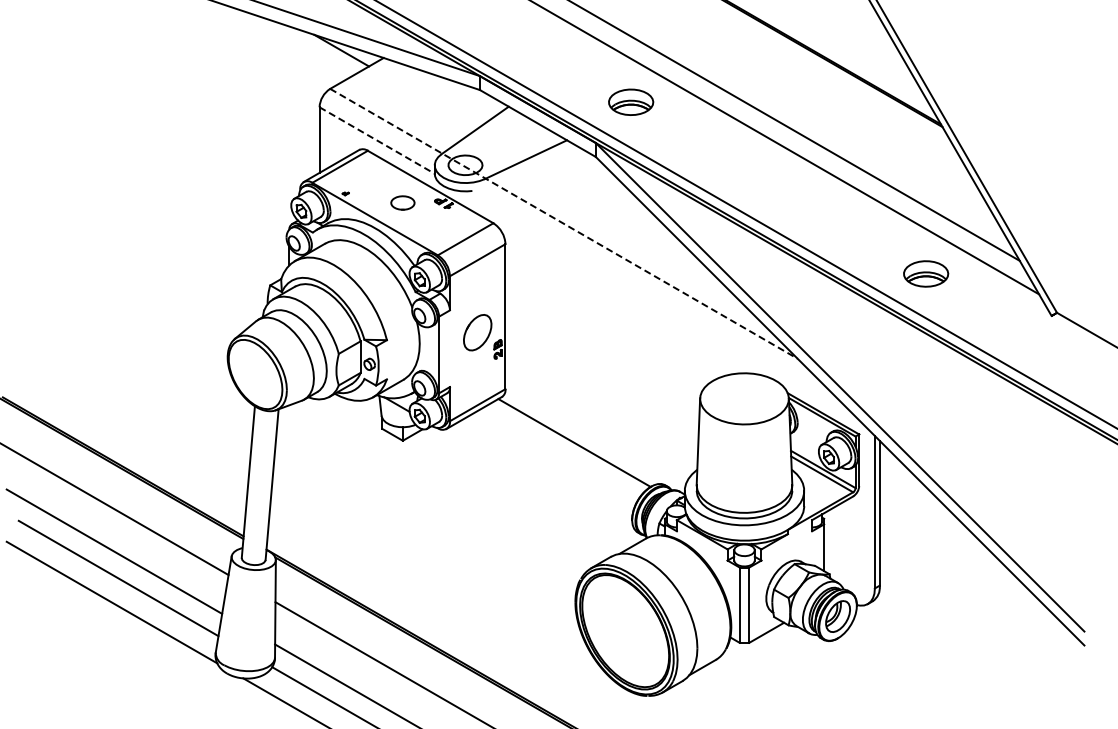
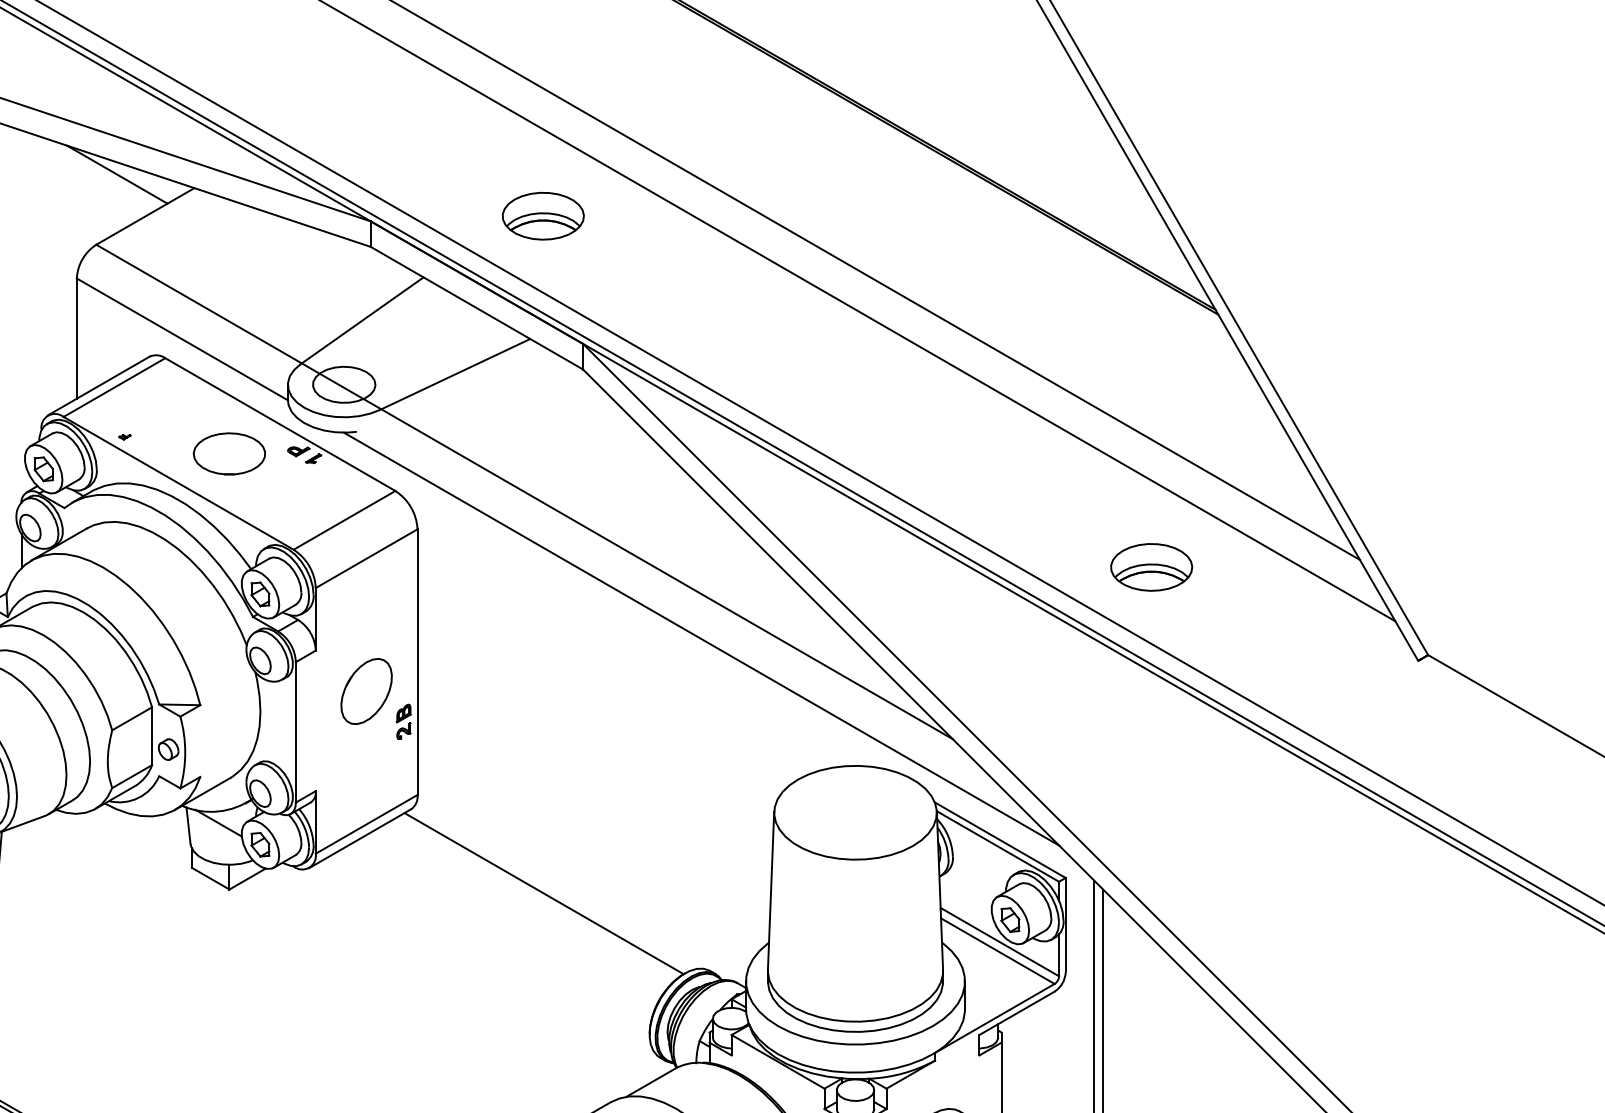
part: (631, 101) -> (543, 214), moved
line: (377, 140) -> (183, 339), dashed -> solid
part: (402, 202) -> (228, 452), size x1.67
line: (563, 223) -> (523, 491), dashed -> solid
part: (926, 273) -> (1152, 566), moved
line: (660, 303) -> (701, 638), added

